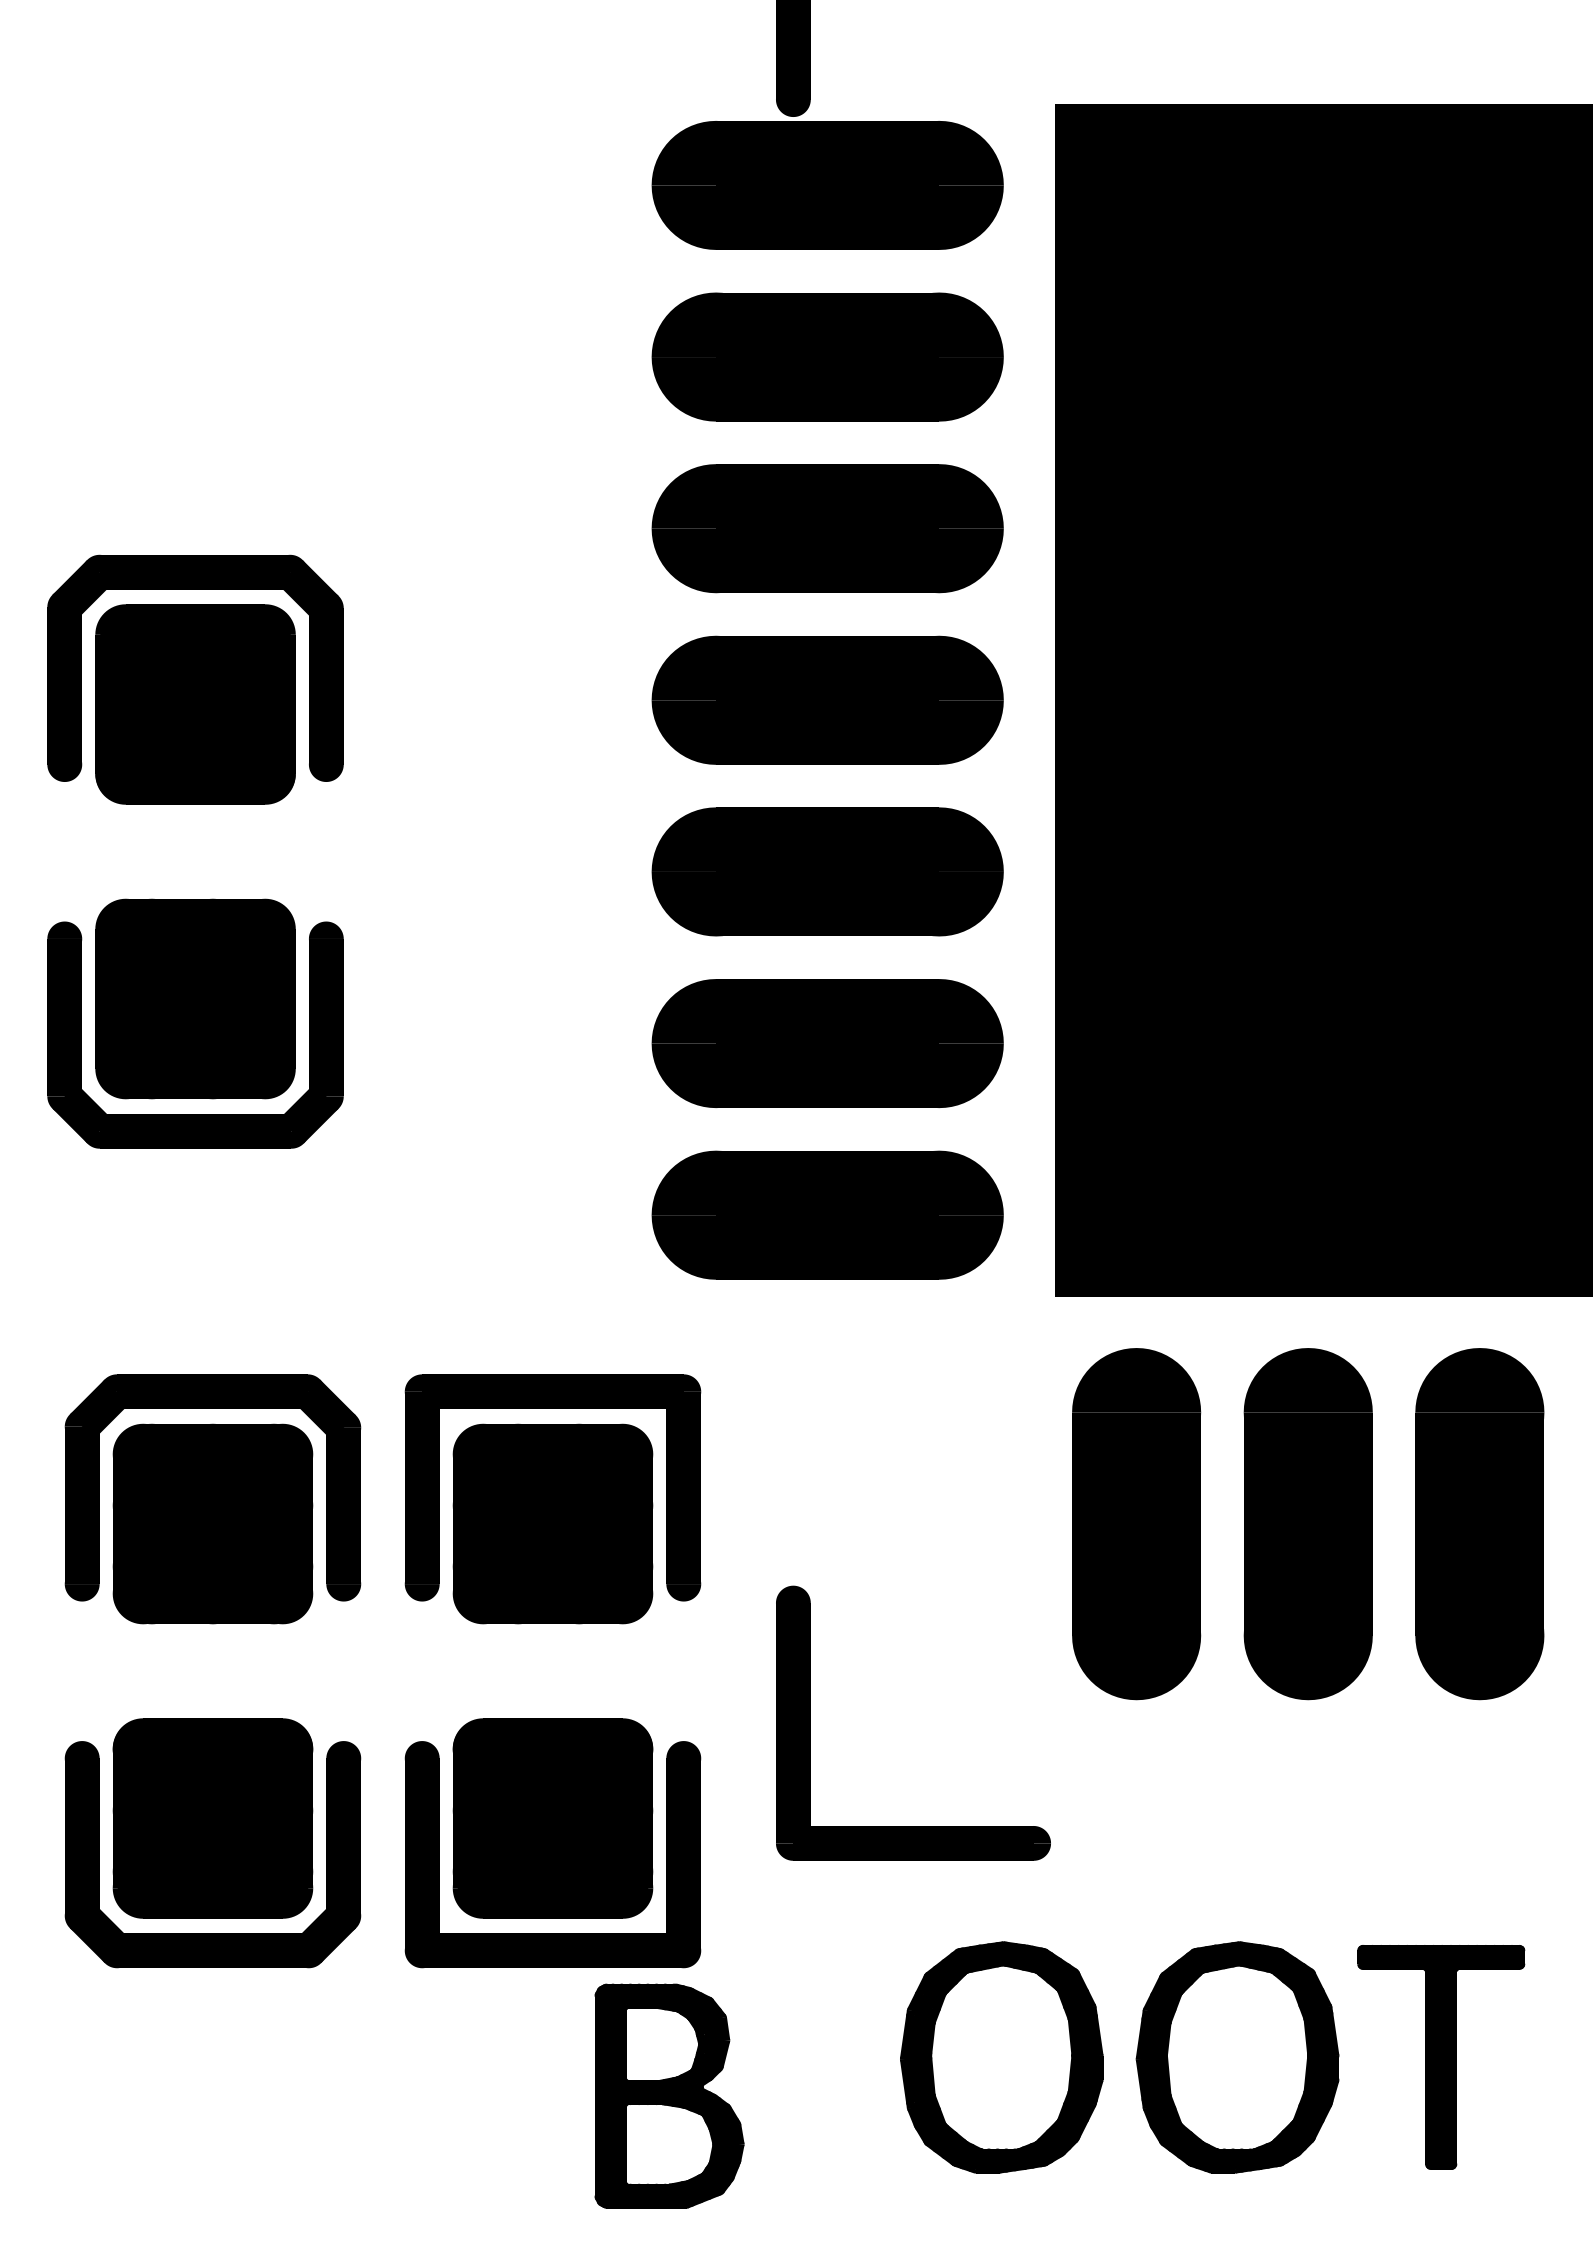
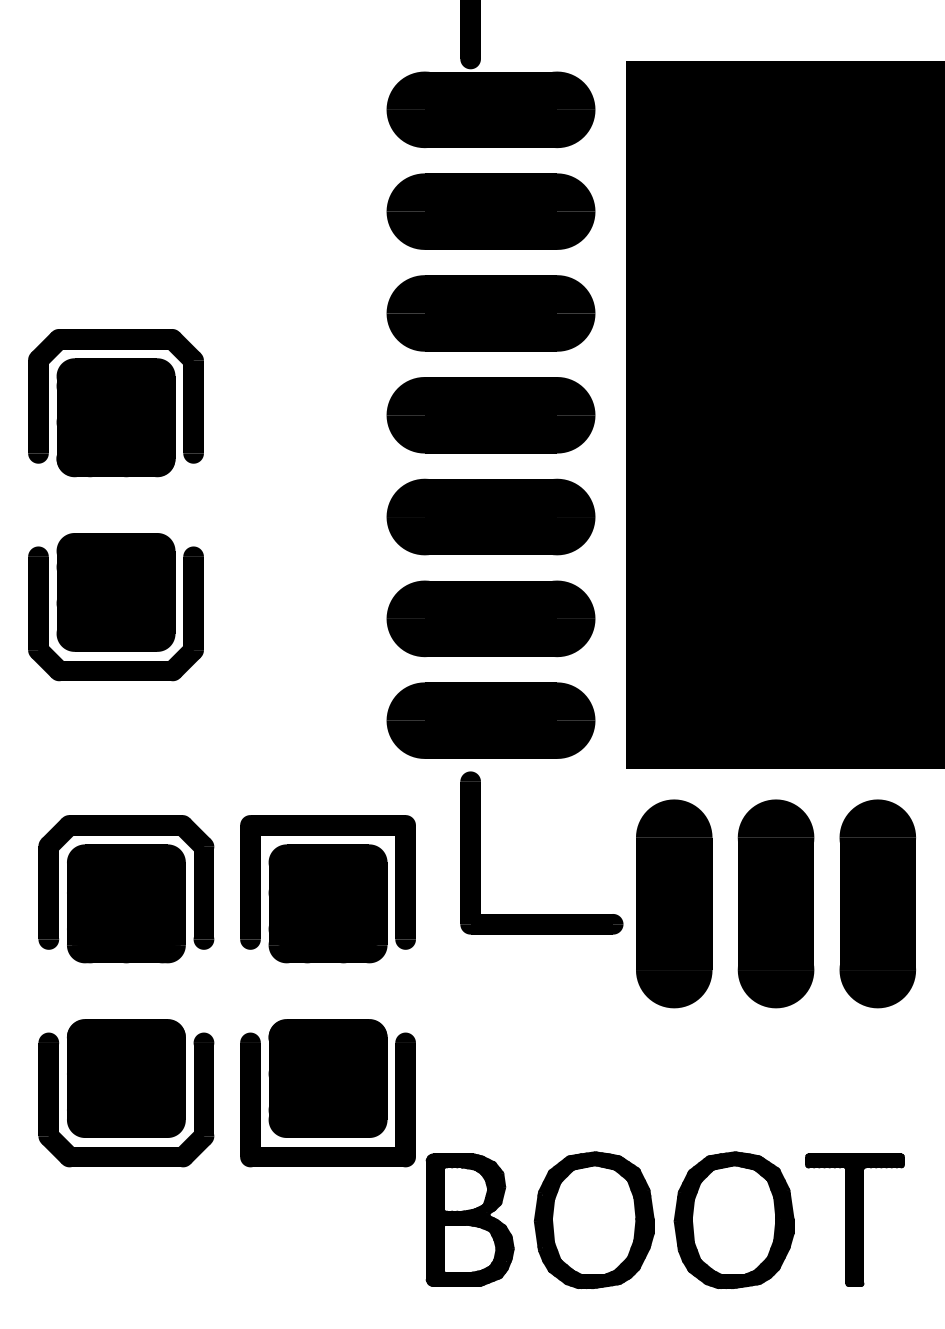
part: (809, 1722) -> (480, 852), moved
part: (668, 2094) -> (469, 1219), moved

